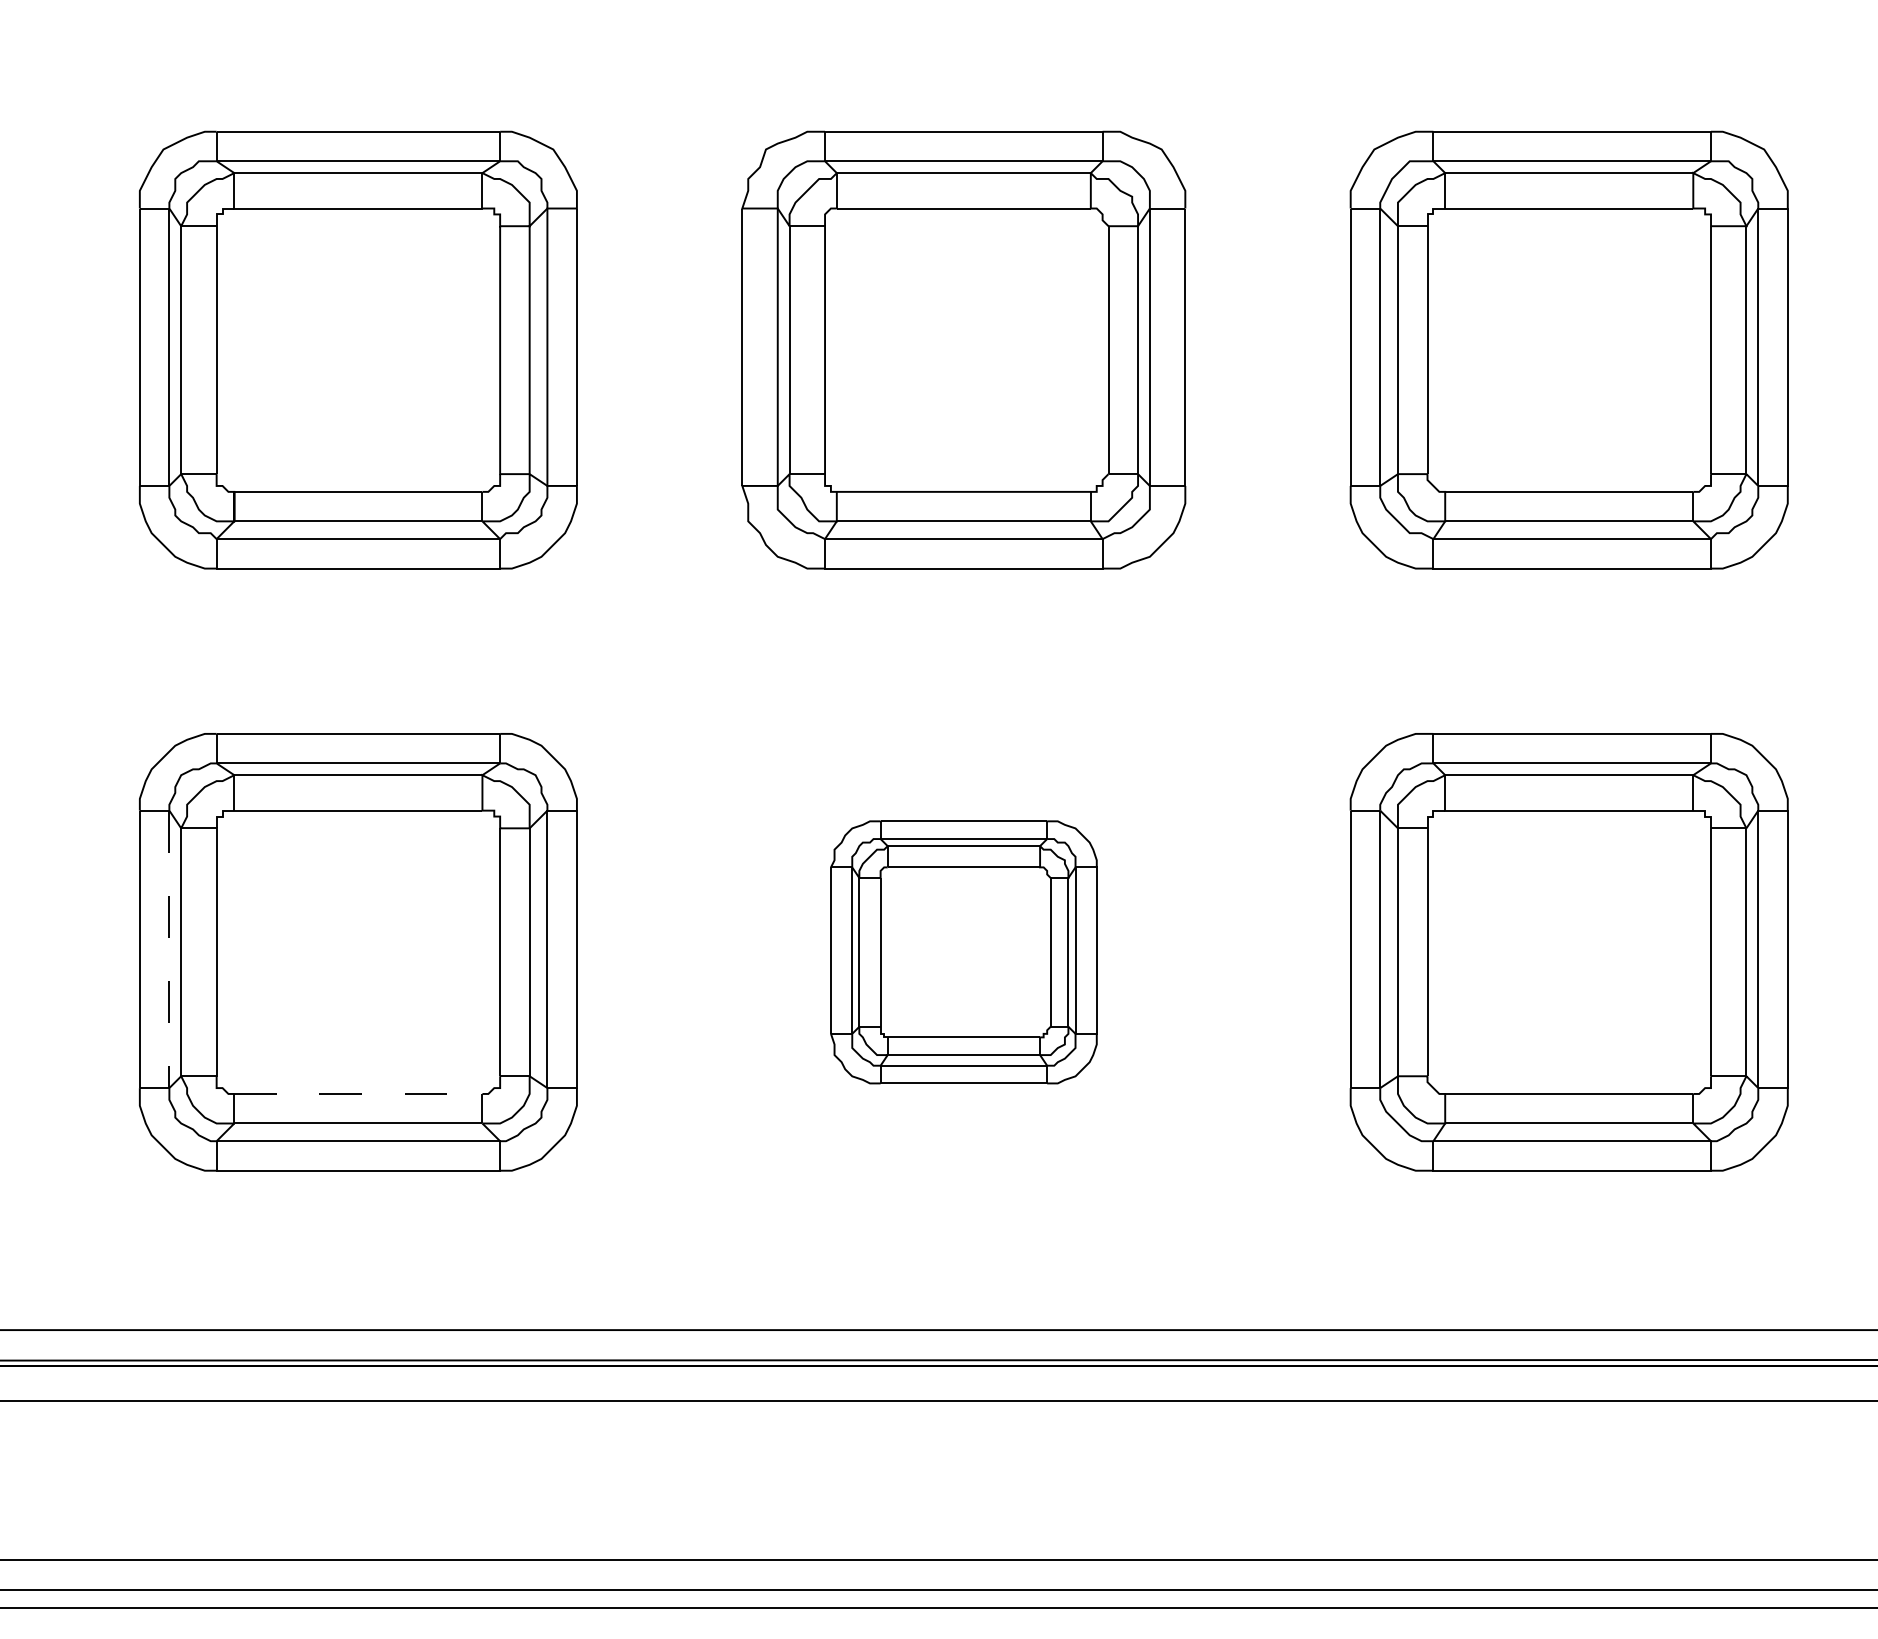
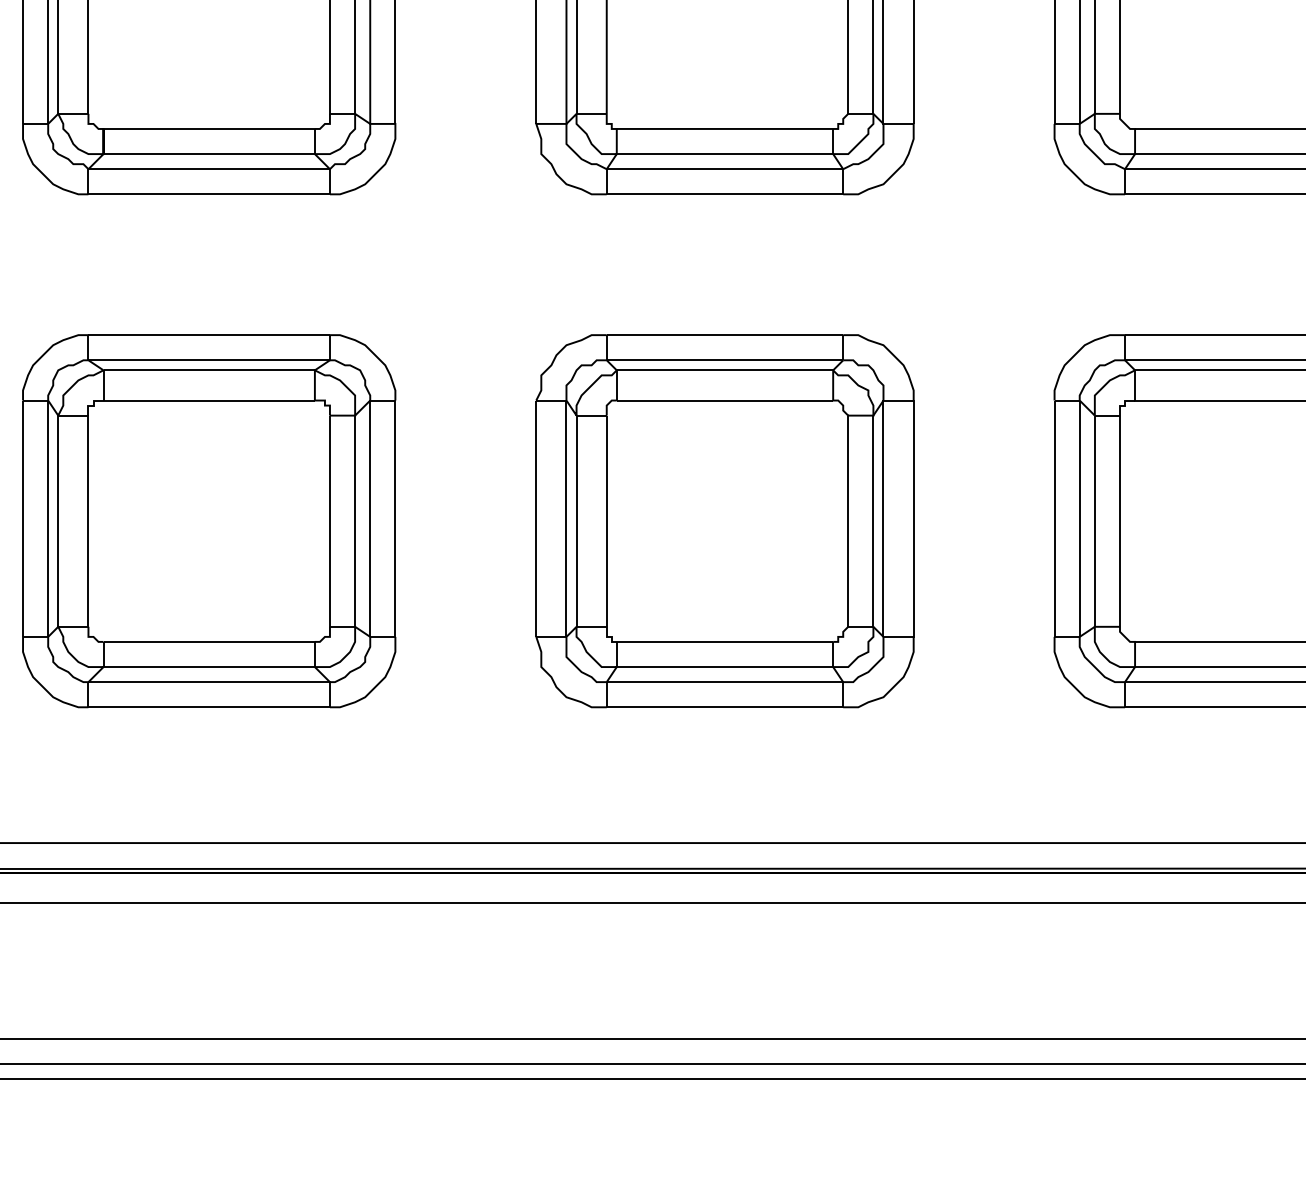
line: (169, 949) -> (48, 518), dashed -> solid
part: (963, 952) -> (724, 521), size x1.67
line: (358, 1093) -> (209, 641), dashed -> solid

